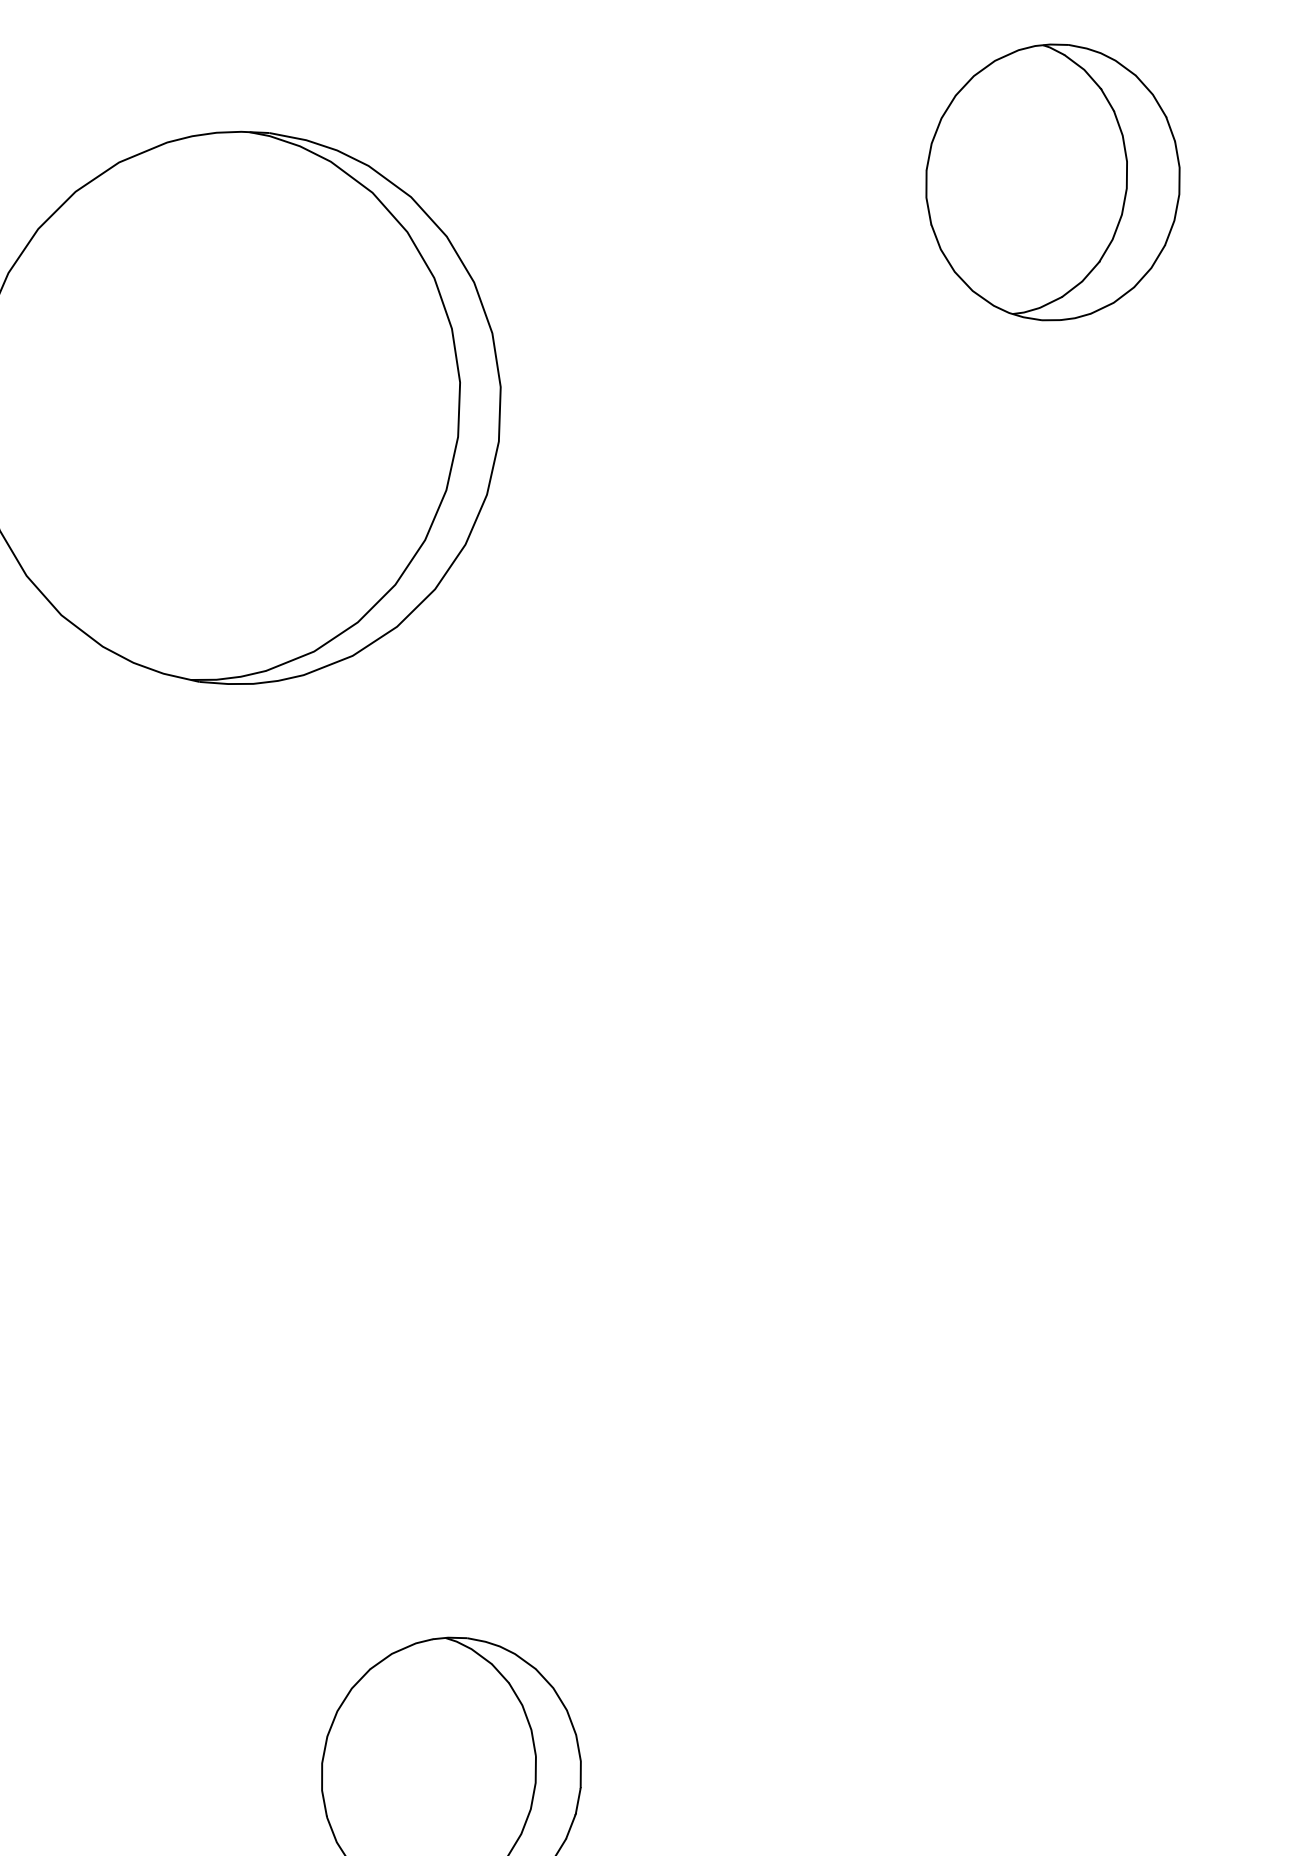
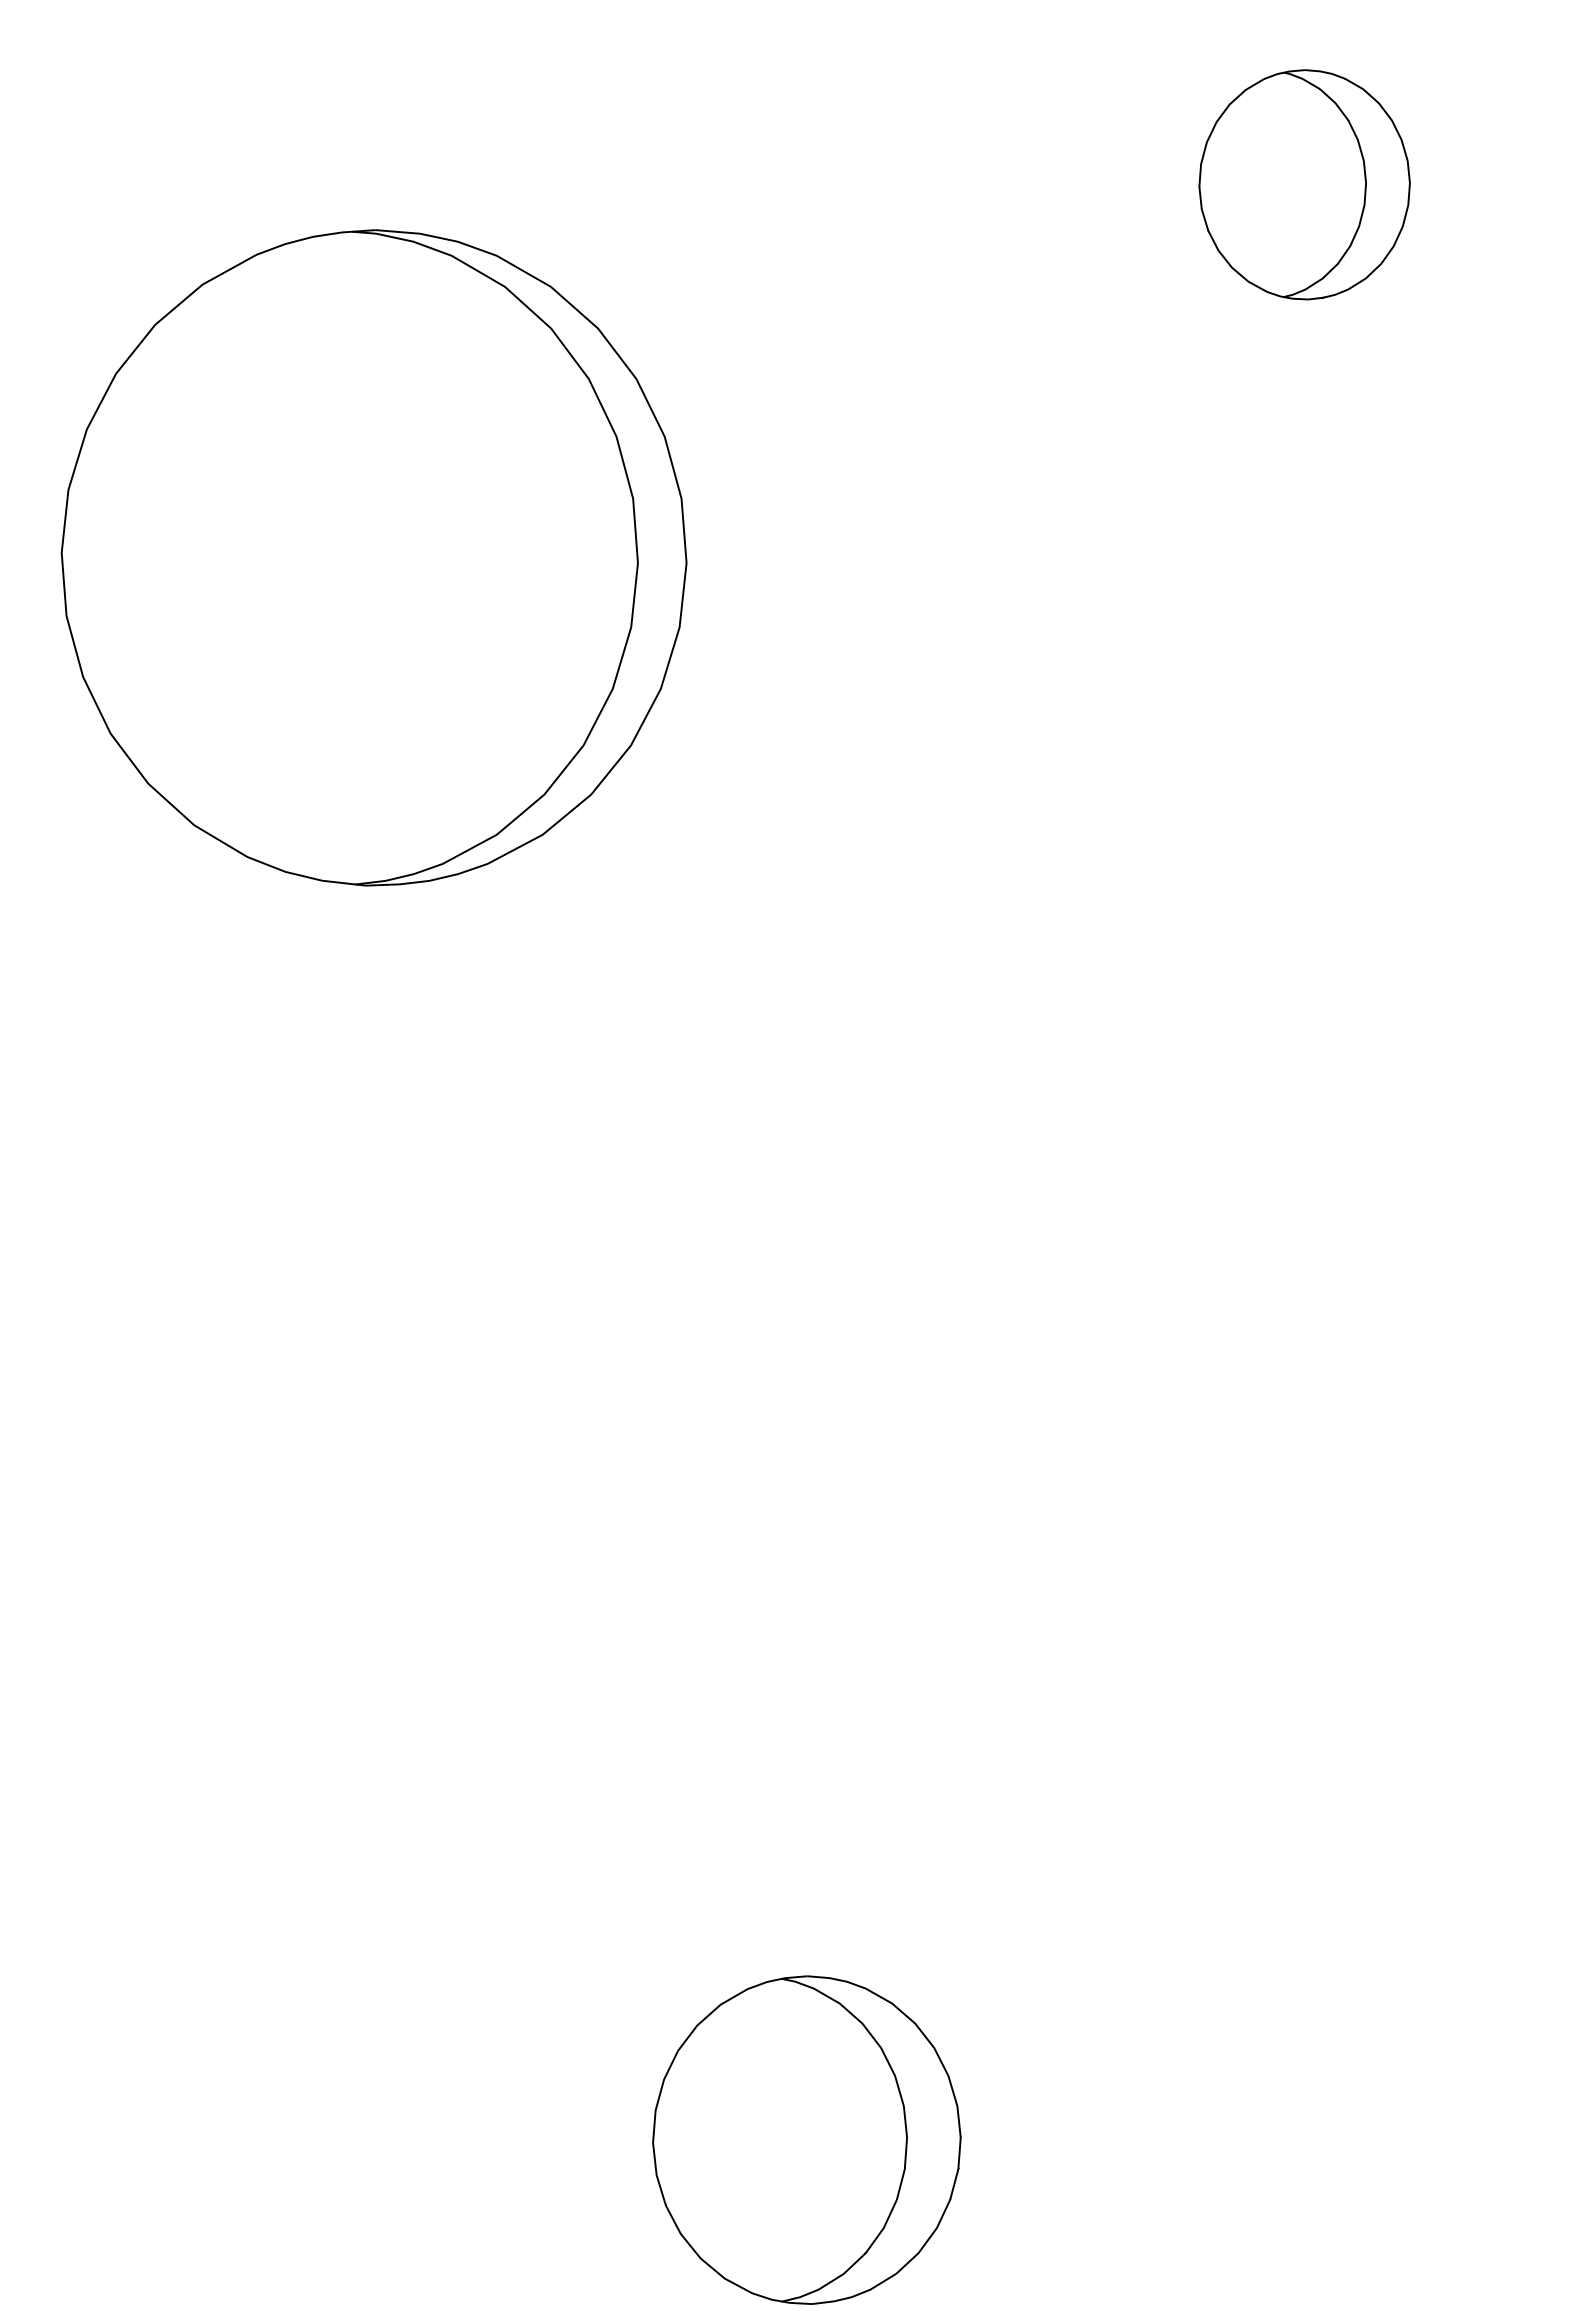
part: (1052, 182) -> (1304, 184), size x0.7

